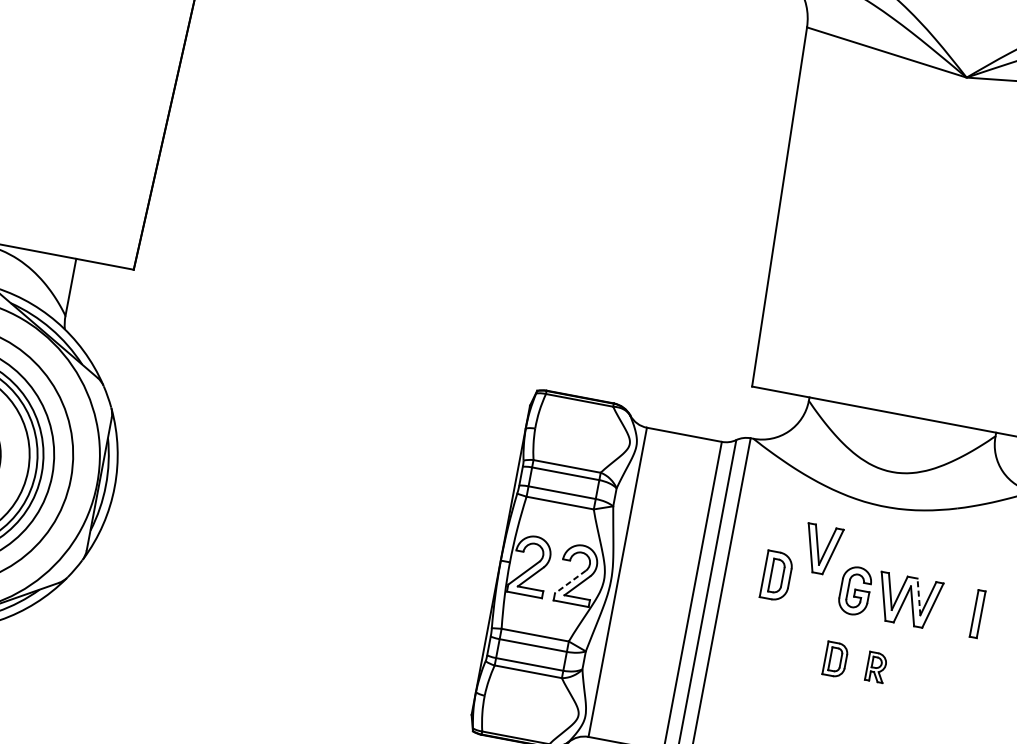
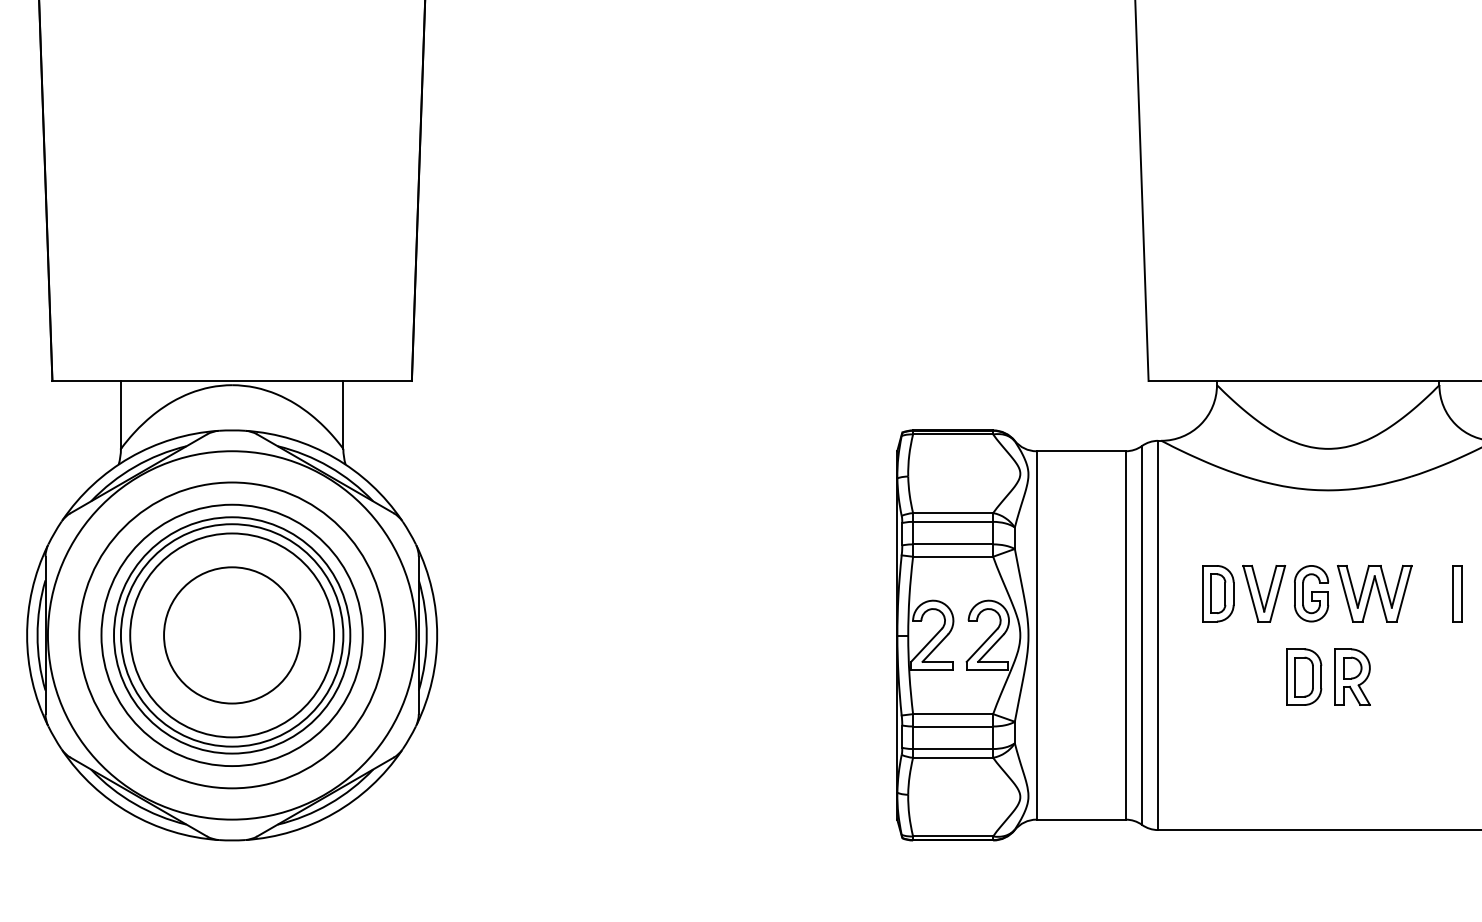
part: (822, 549) -> (1264, 593), moved
line: (570, 582) -> (982, 645), dashed -> solid
line: (919, 596) -> (1386, 586), dashed -> solid
part: (836, 659) -> (1304, 676), size x1.43
part: (876, 666) -> (1352, 676), size x1.67

